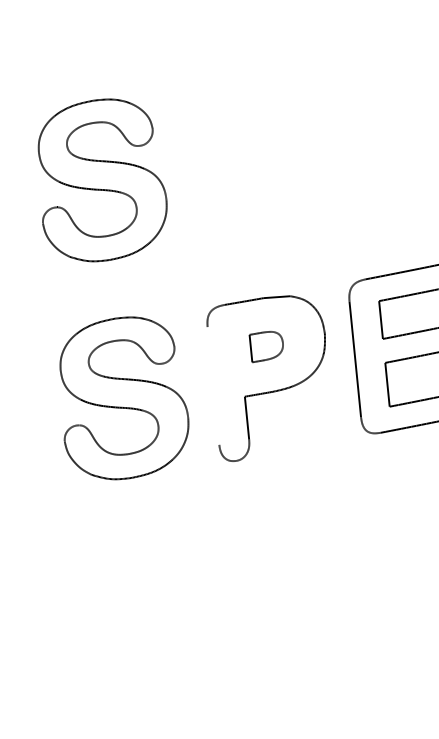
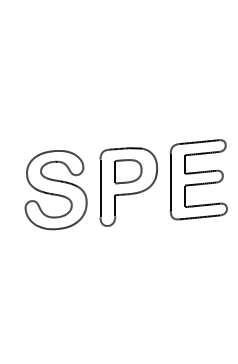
part: (100, 181) -> (55, 83), removed
part: (267, 345) -> (128, 171), size x1.67
line: (213, 386) -> (100, 188), added

